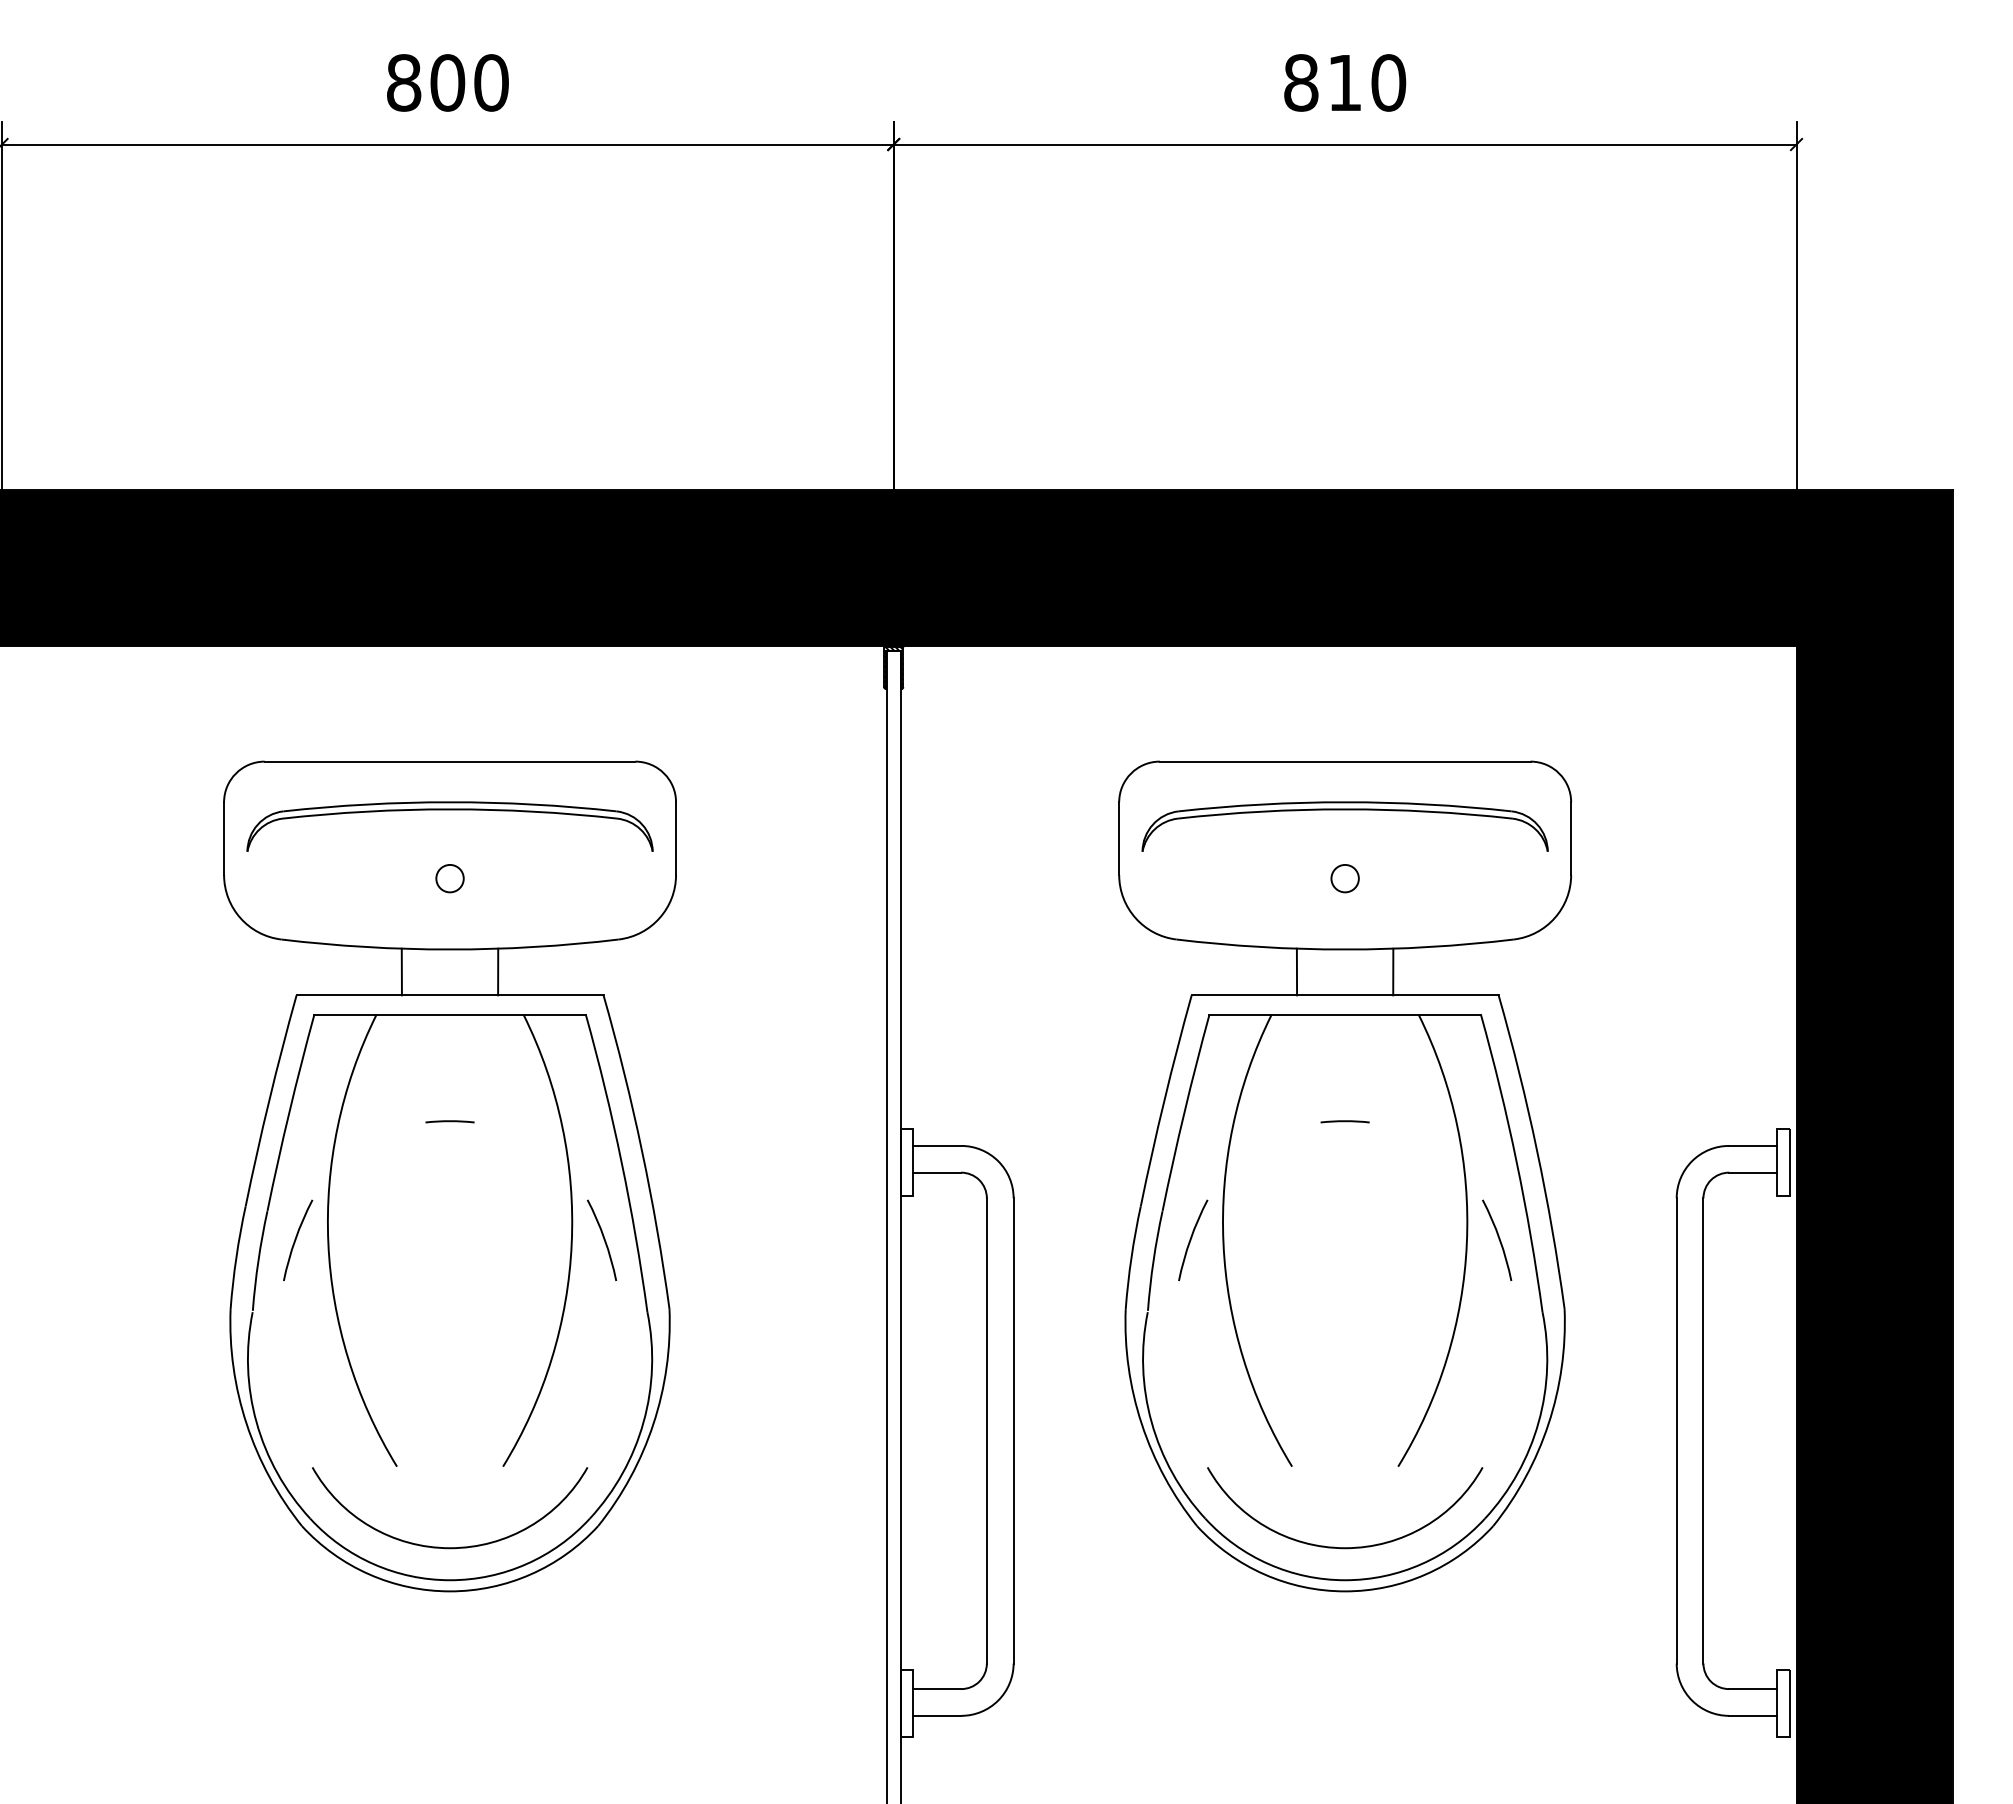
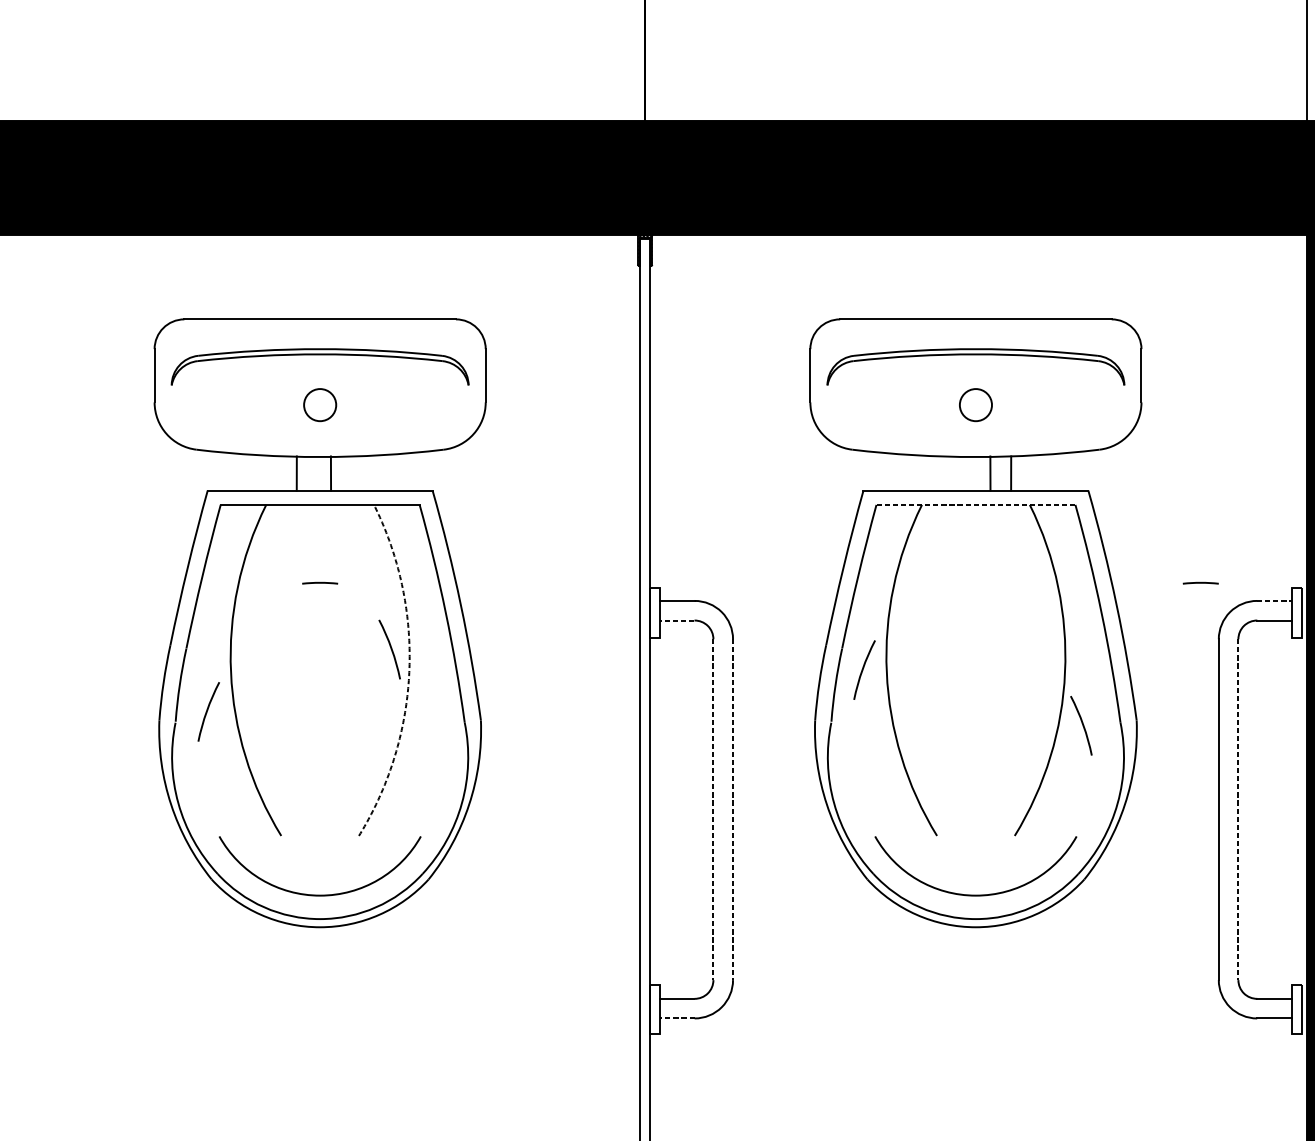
circle: (449, 878) -> (319, 405), size x1.6
circle: (1344, 878) -> (975, 405), size x1.6
line: (401, 971) -> (330, 473), moved
line: (498, 971) -> (297, 473), moved
line: (1296, 971) -> (990, 473), moved
line: (1345, 1014) -> (976, 504), solid -> dashed
line: (1344, 1121) -> (1200, 583), moved
line: (1752, 1145) -> (1274, 600), solid -> dashed
line: (937, 1172) -> (677, 620), solid -> dashed
arc: (603, 1239) -> (390, 648), moved
arc: (1498, 1239) -> (1082, 725), moved
arc: (296, 1240) -> (207, 711), moved
arc: (571, 1243) -> (409, 672), solid -> dashed
line: (986, 1430) -> (713, 809), solid -> dashed
line: (1013, 1430) -> (732, 809), solid -> dashed
line: (1703, 1430) -> (1238, 809), solid -> dashed
line: (937, 1715) -> (677, 1018), solid -> dashed

